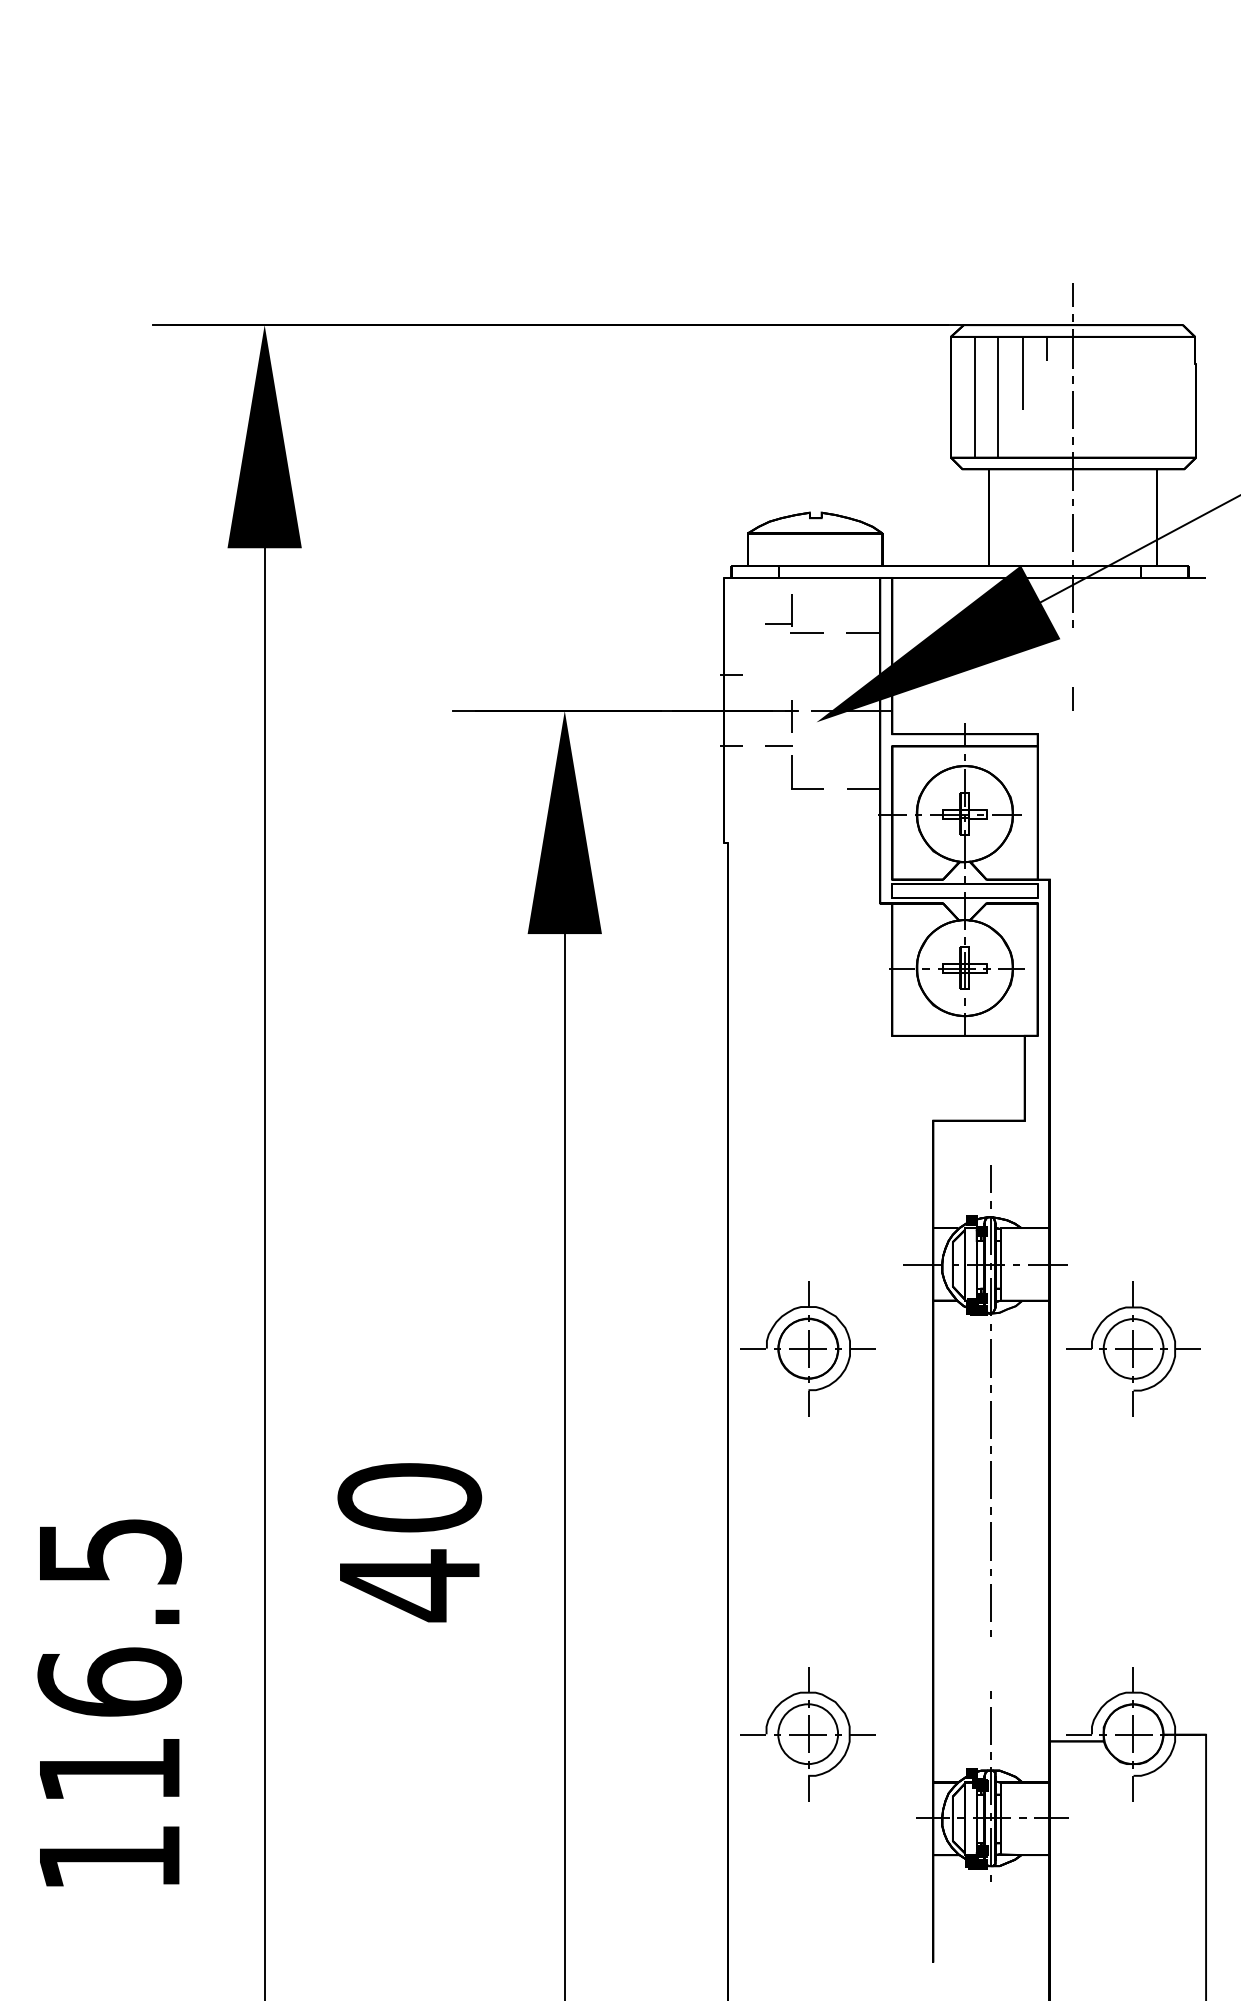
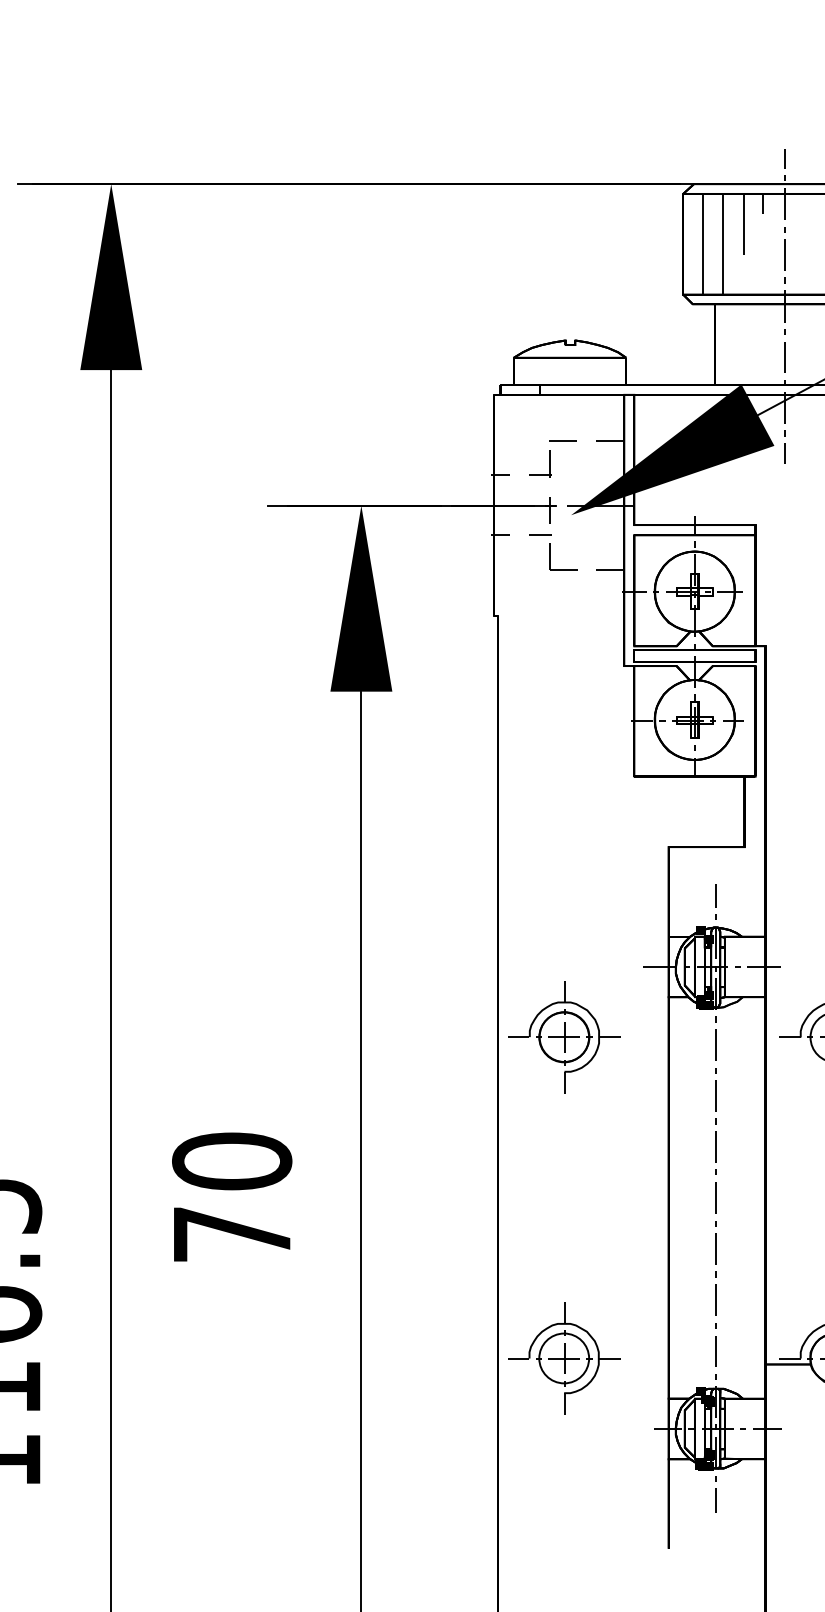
part: (791, 610) -> (550, 464), moved
line: (1072, 698) -> (784, 452), moved
text: (409, 1585) -> (231, 1234), 40 -> 70
line: (990, 1663) -> (716, 1299), added
line: (990, 1904) -> (716, 1500), added

